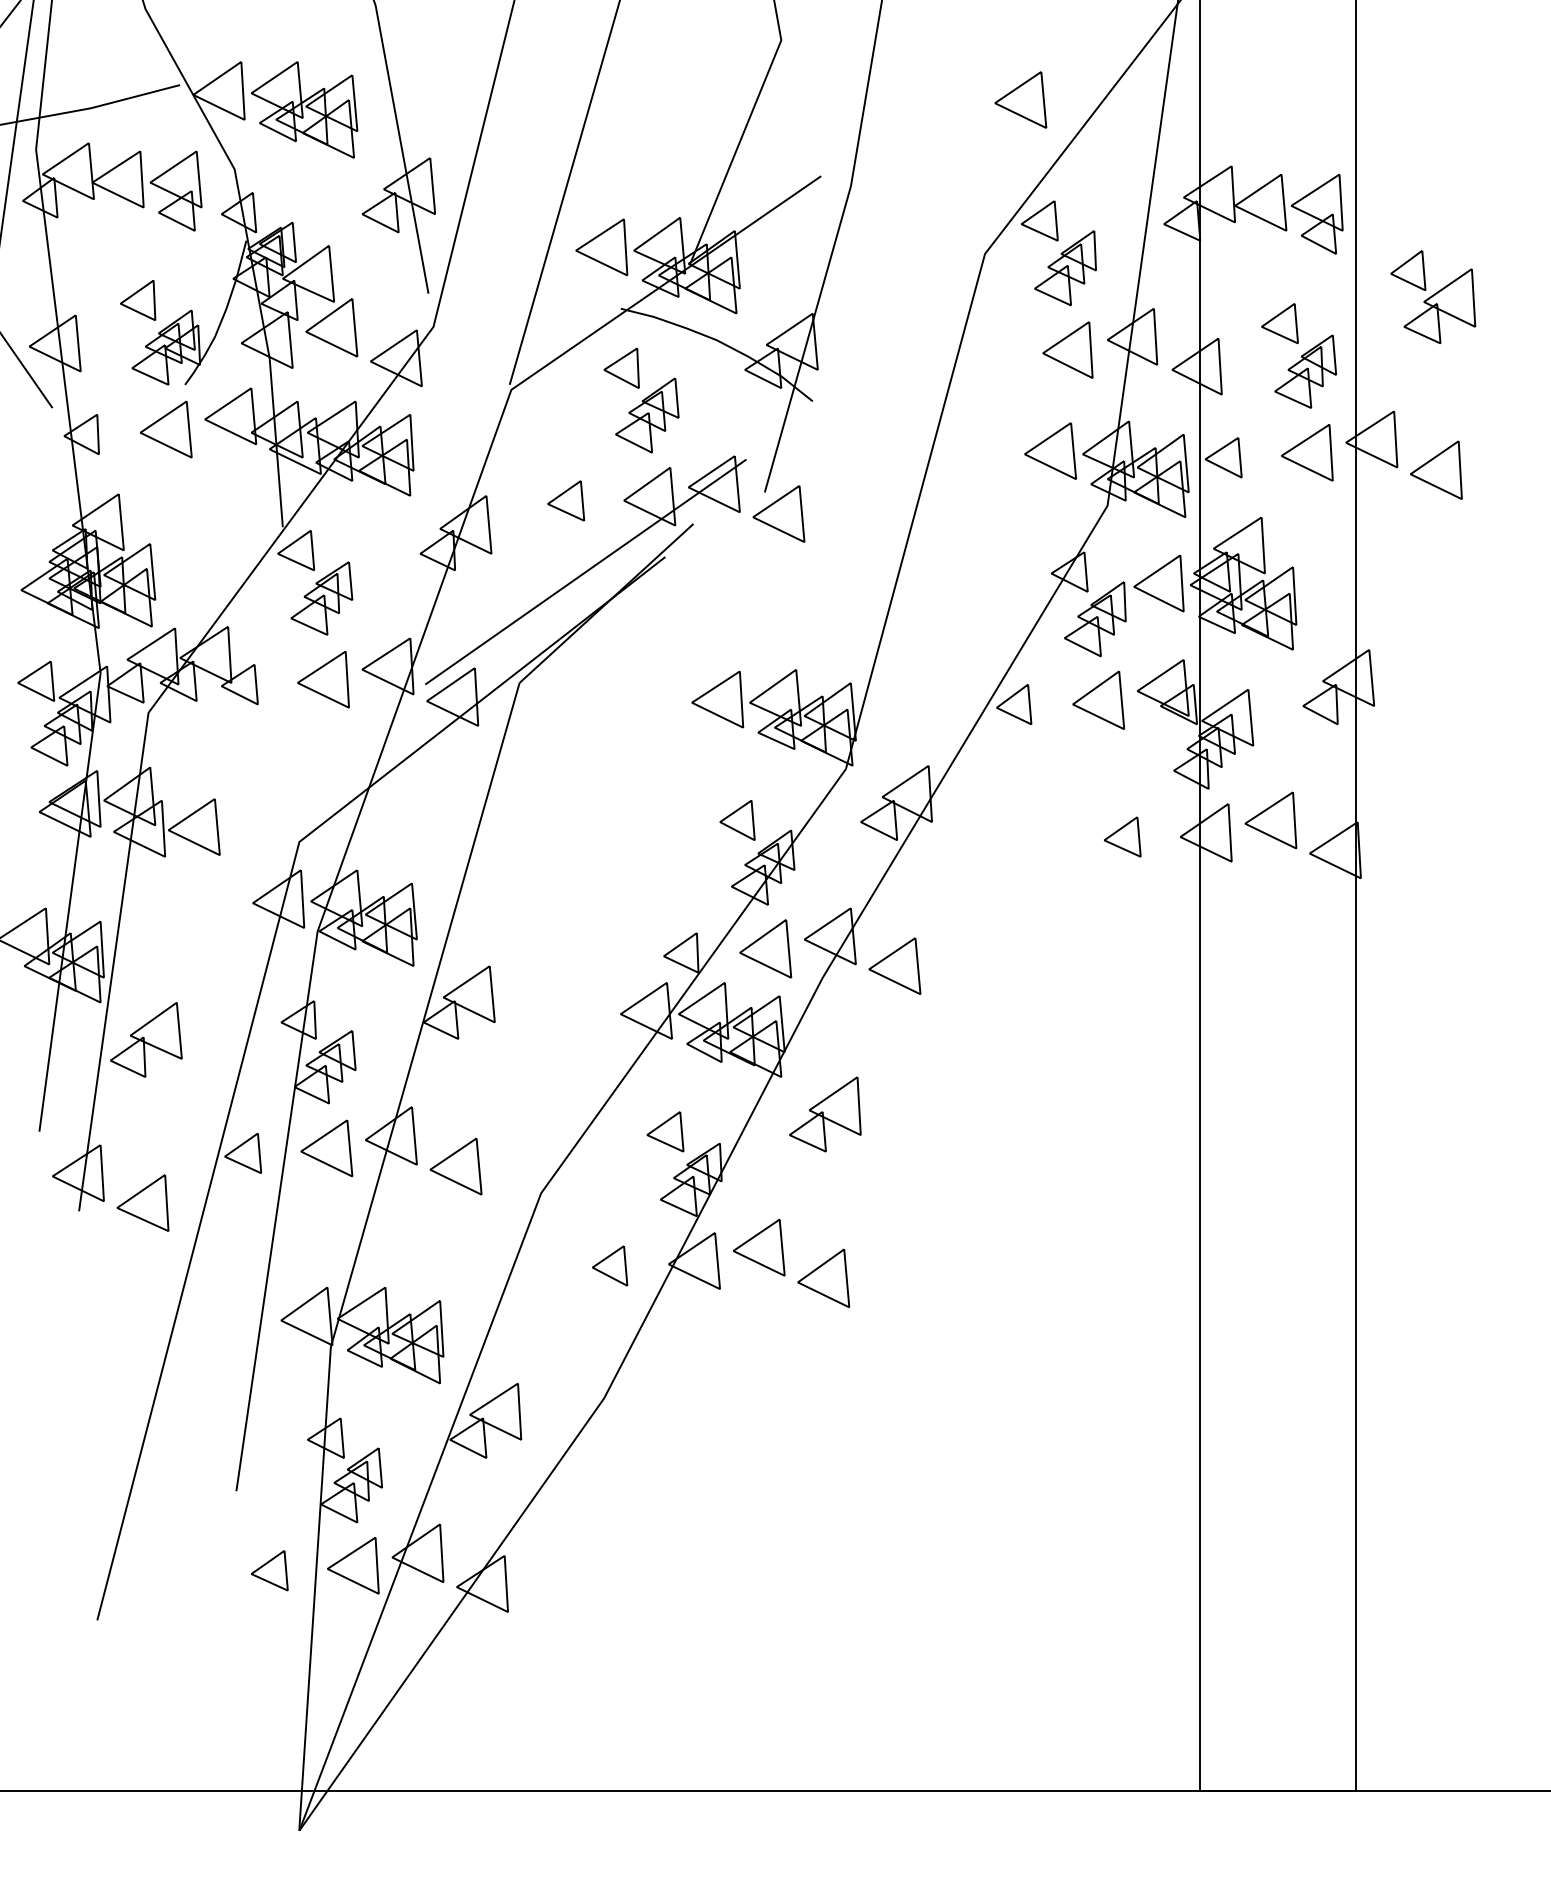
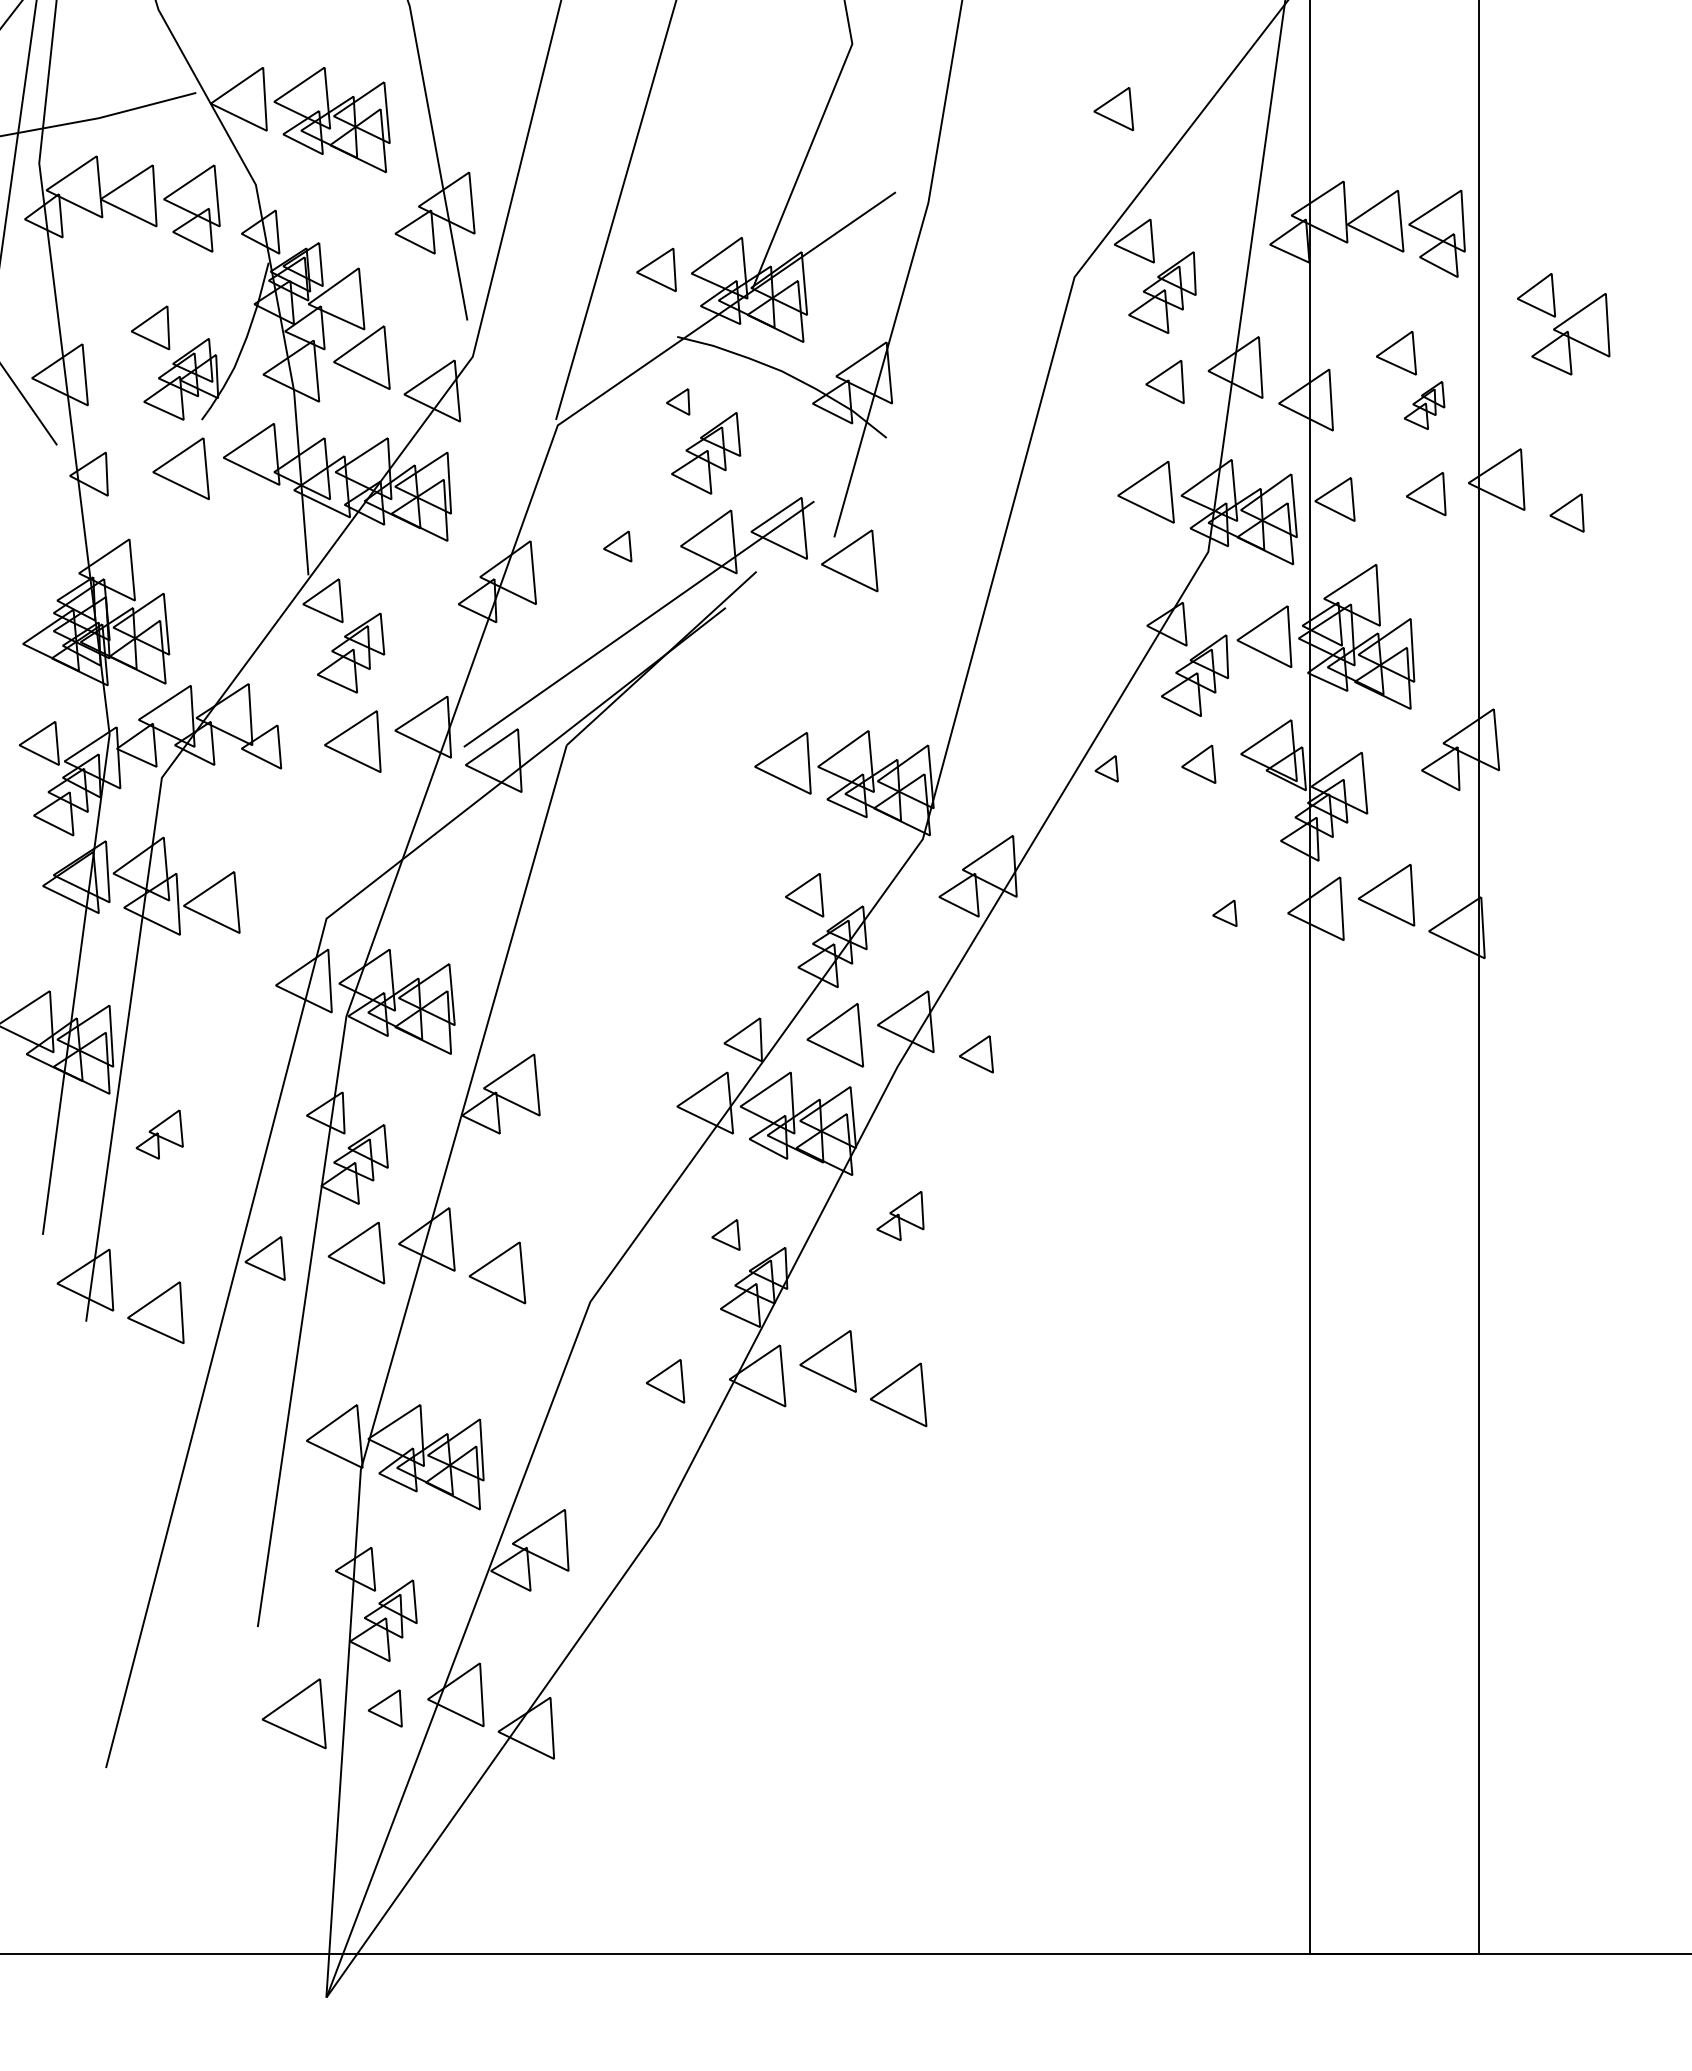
part: (1020, 99) -> (1113, 108), size x0.7
part: (601, 246) -> (656, 269), size x0.7
part: (1067, 349) -> (1164, 381), size x0.7
part: (621, 367) -> (677, 401), size x0.6
part: (1305, 371) -> (1424, 405), size x0.6
part: (1306, 452) -> (1425, 493), size x0.7
part: (1435, 469) -> (1566, 512), size x0.6
part: (566, 500) -> (617, 546), size x0.7
part: (1098, 700) -> (1198, 764), size x0.6
part: (1014, 704) -> (1106, 768), size x0.6
part: (1122, 837) -> (1224, 913), size x0.6
part: (895, 966) -> (976, 1054), size x0.6
part: (146, 1039) -> (159, 1134), size x0.6
part: (825, 1113) -> (900, 1215), size x0.6
part: (665, 1131) -> (725, 1234), size x0.7
part: (352, 1565) -> (384, 1708), size x0.6
part: (269, 1570) -> (293, 1713), size x1.6

